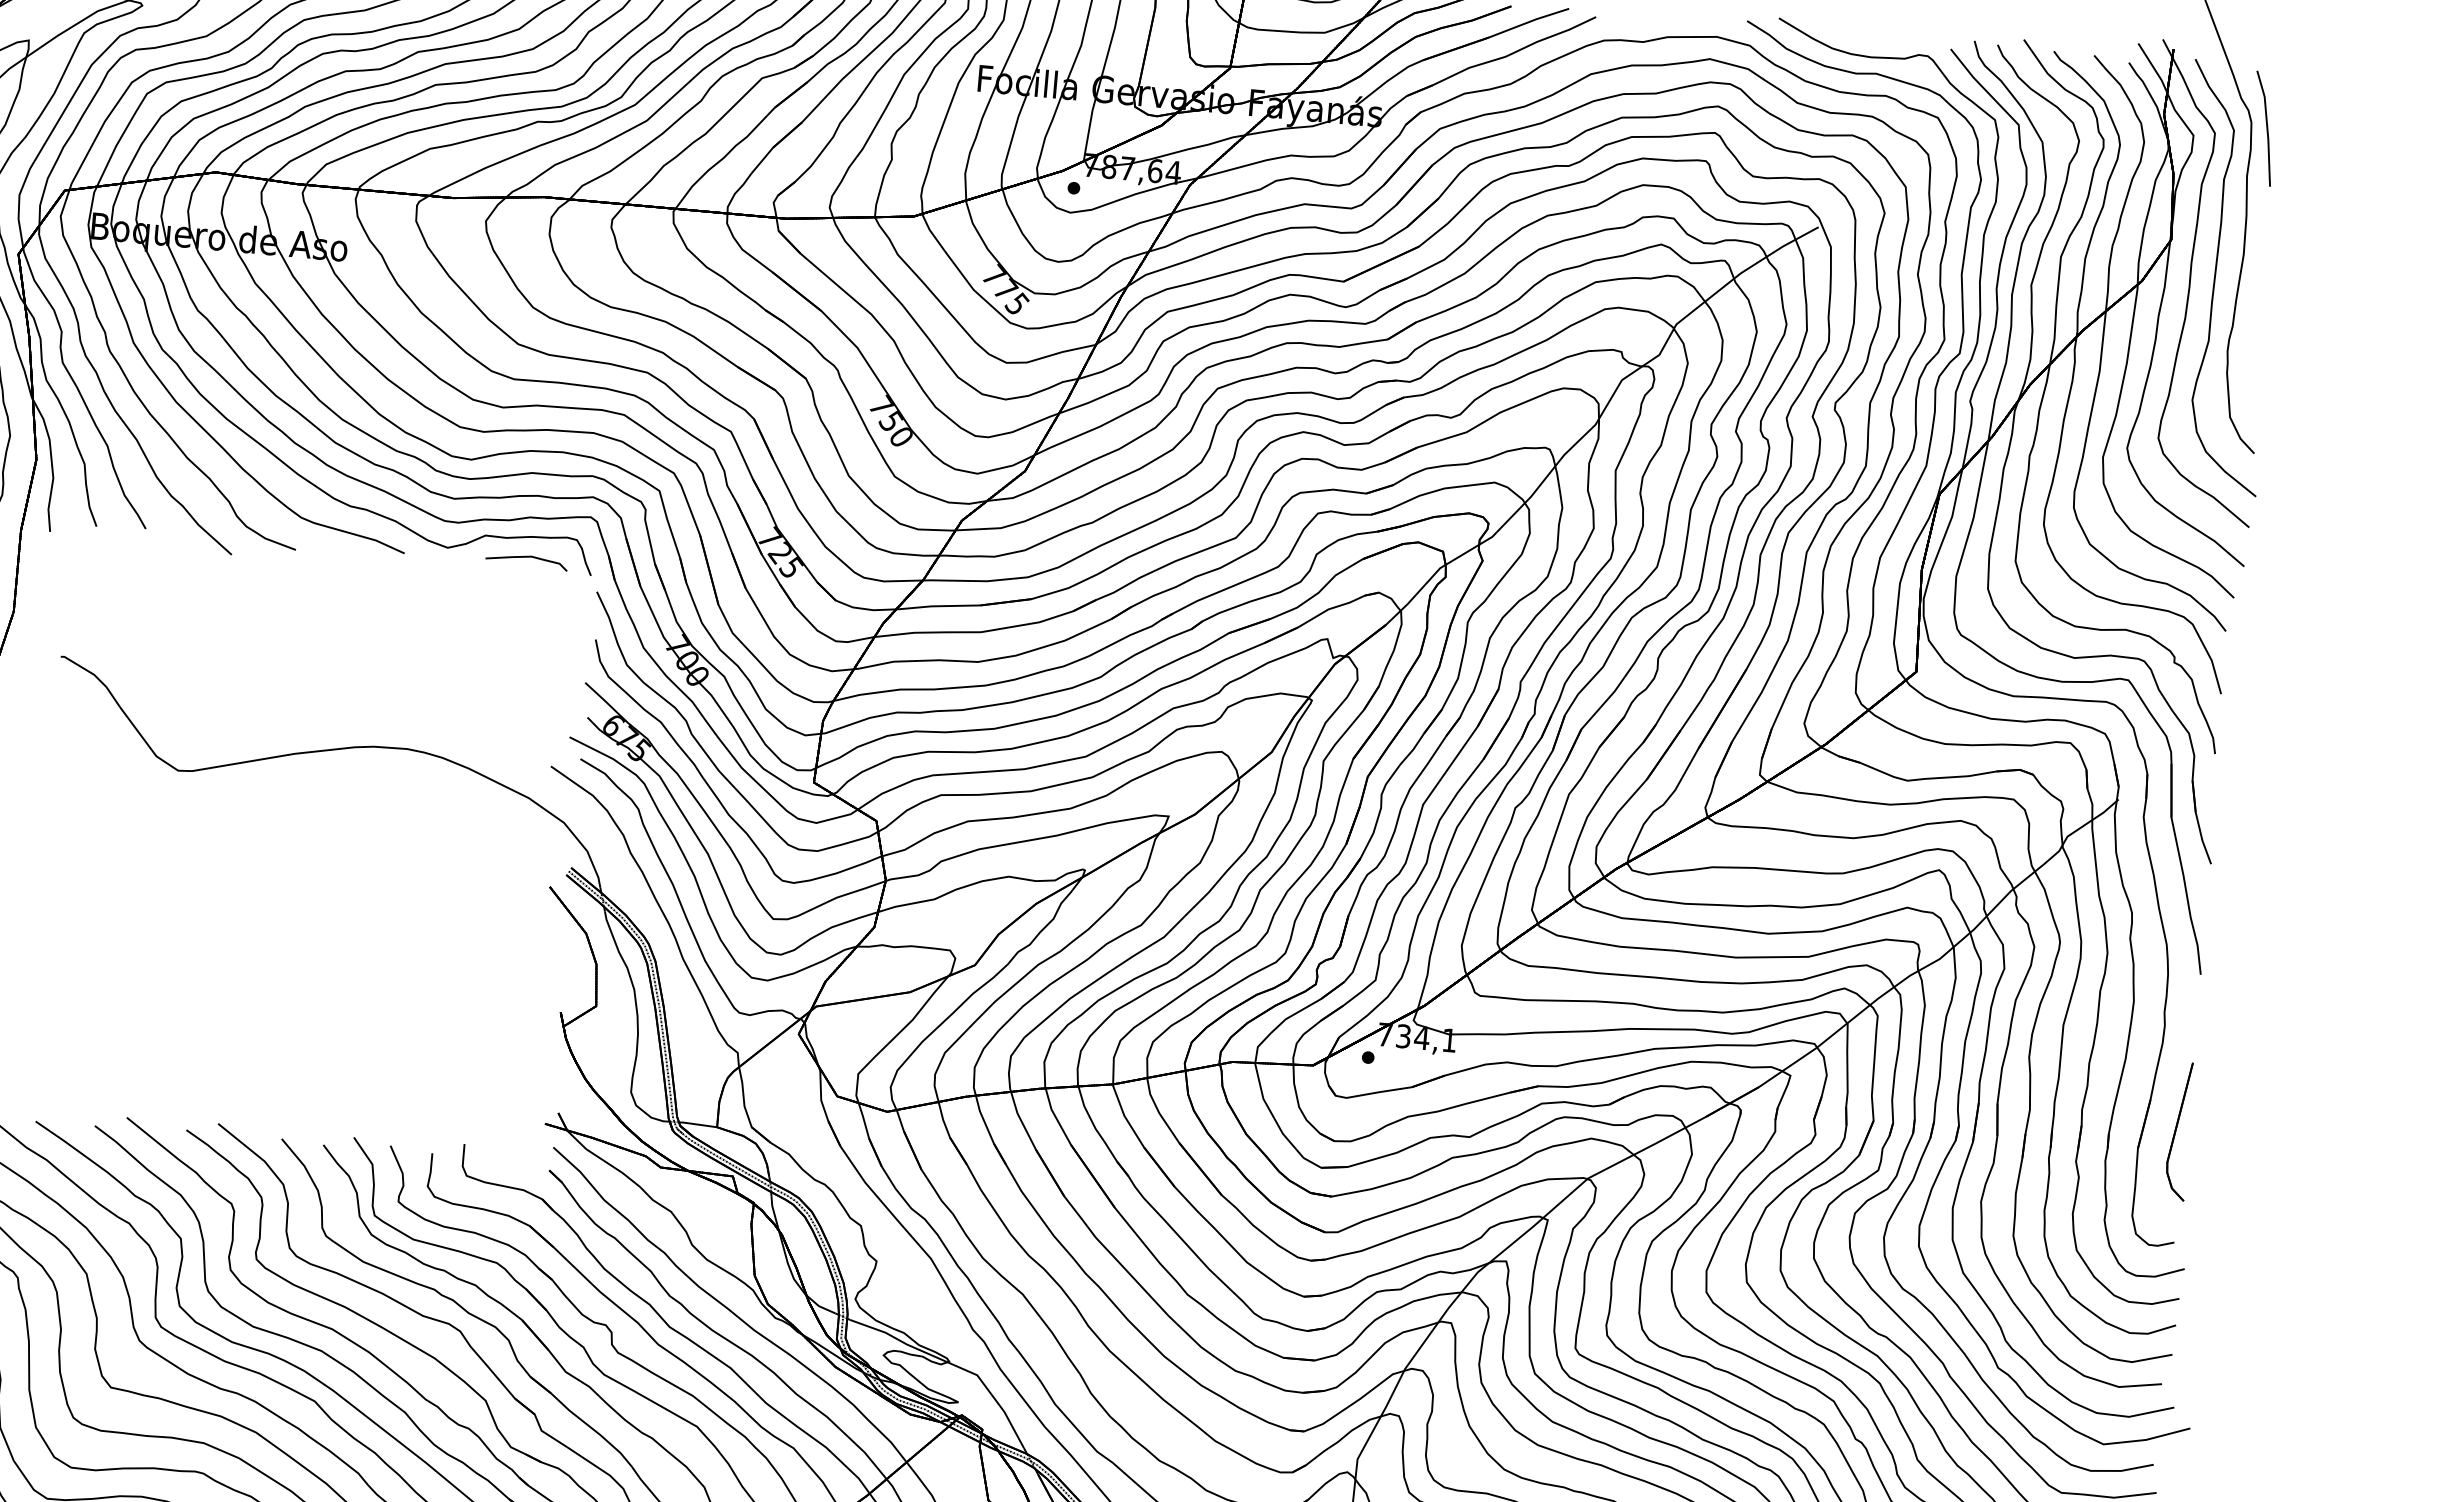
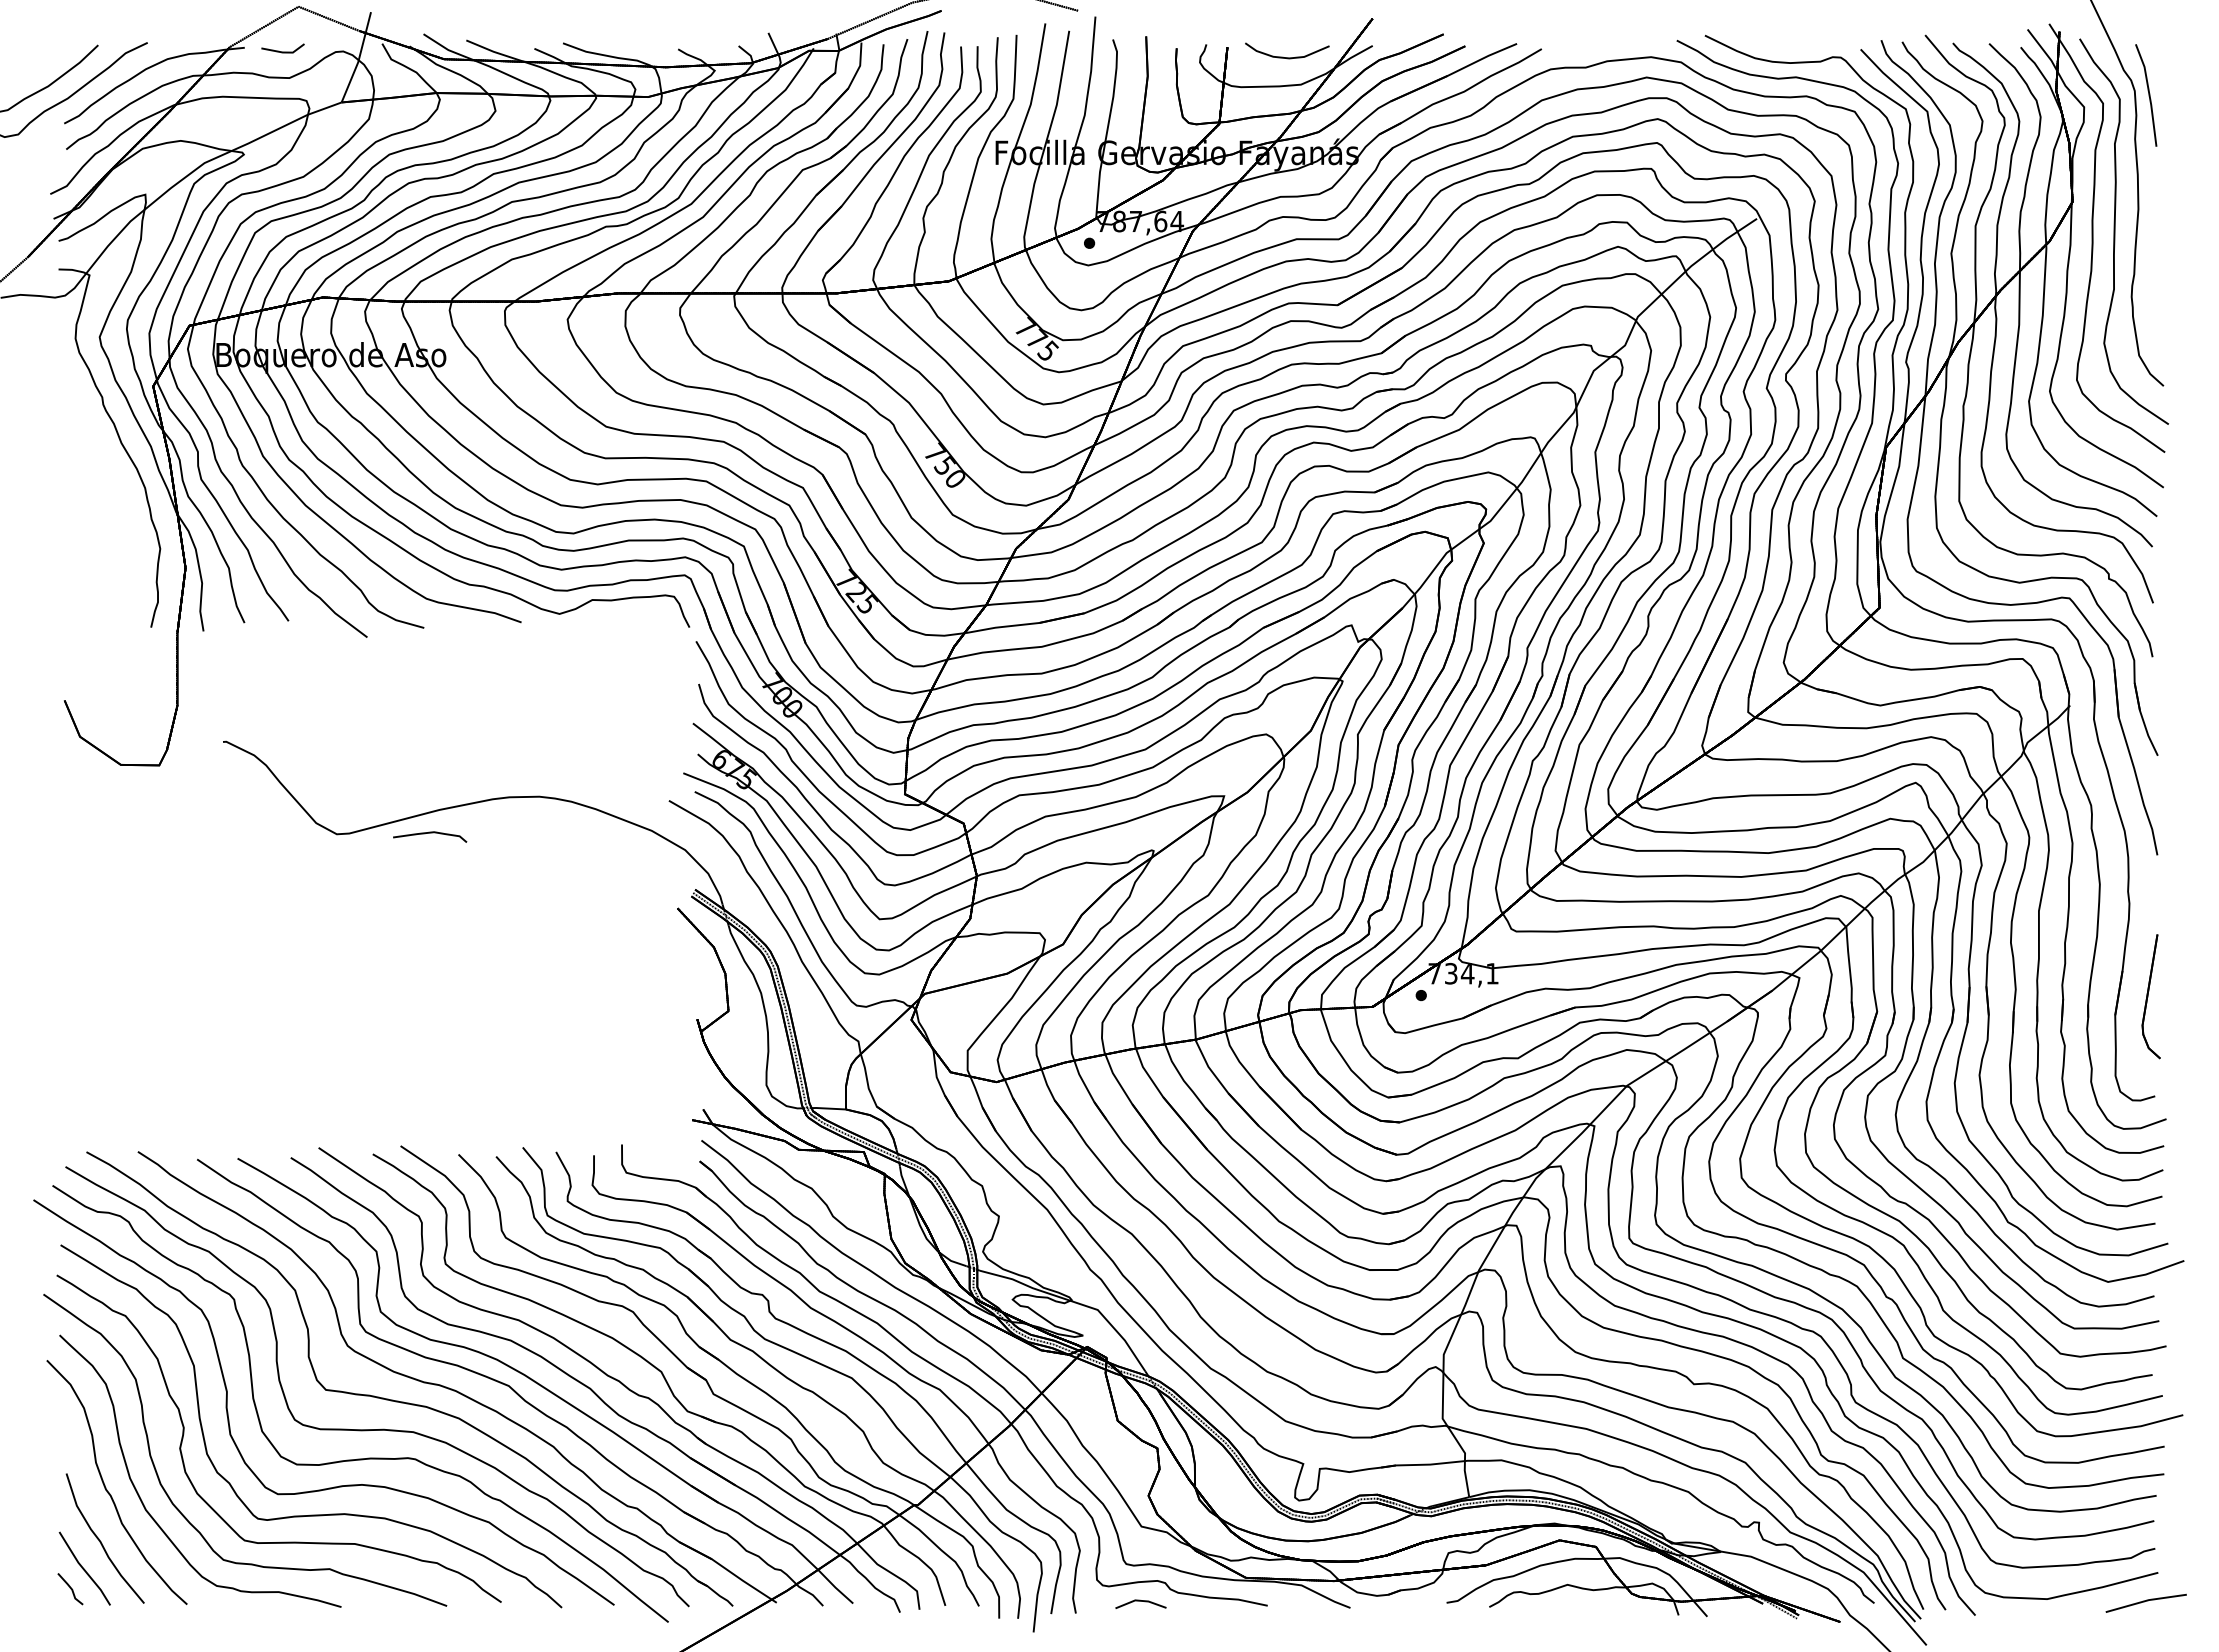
curve: (527, 557) -> (430, 833), moved

